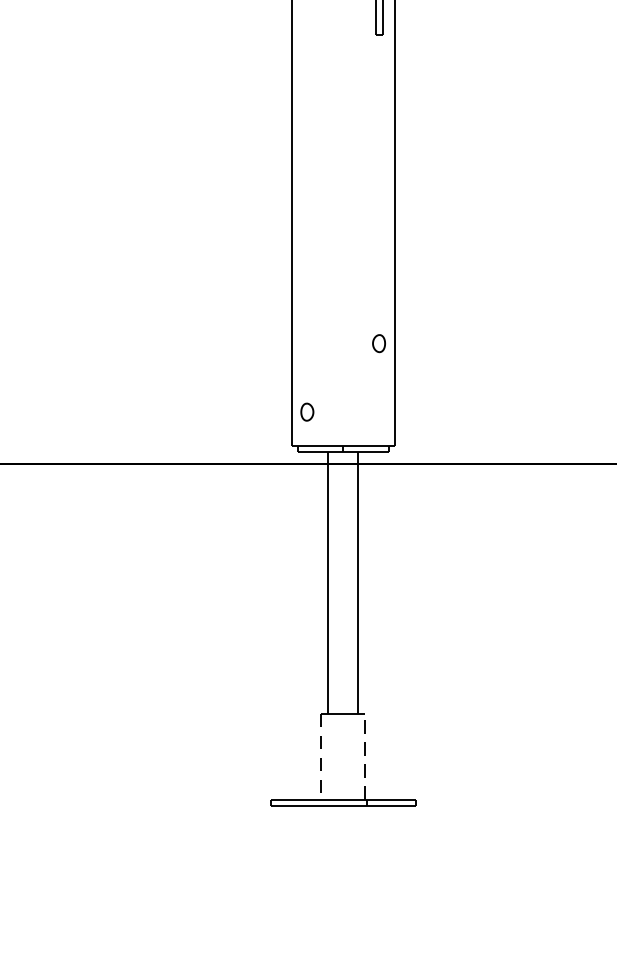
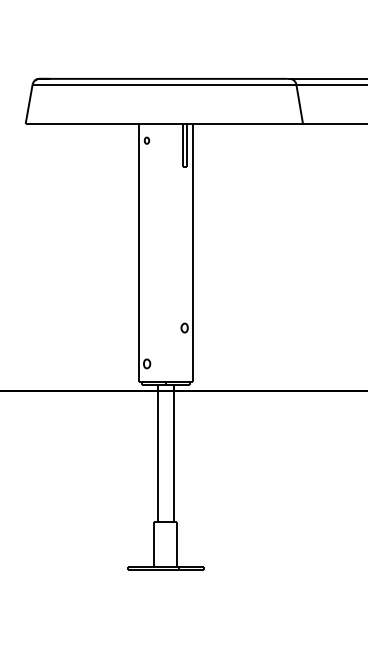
line: (365, 755) -> (177, 543), dashed -> solid
line: (321, 757) -> (154, 544), dashed -> solid

